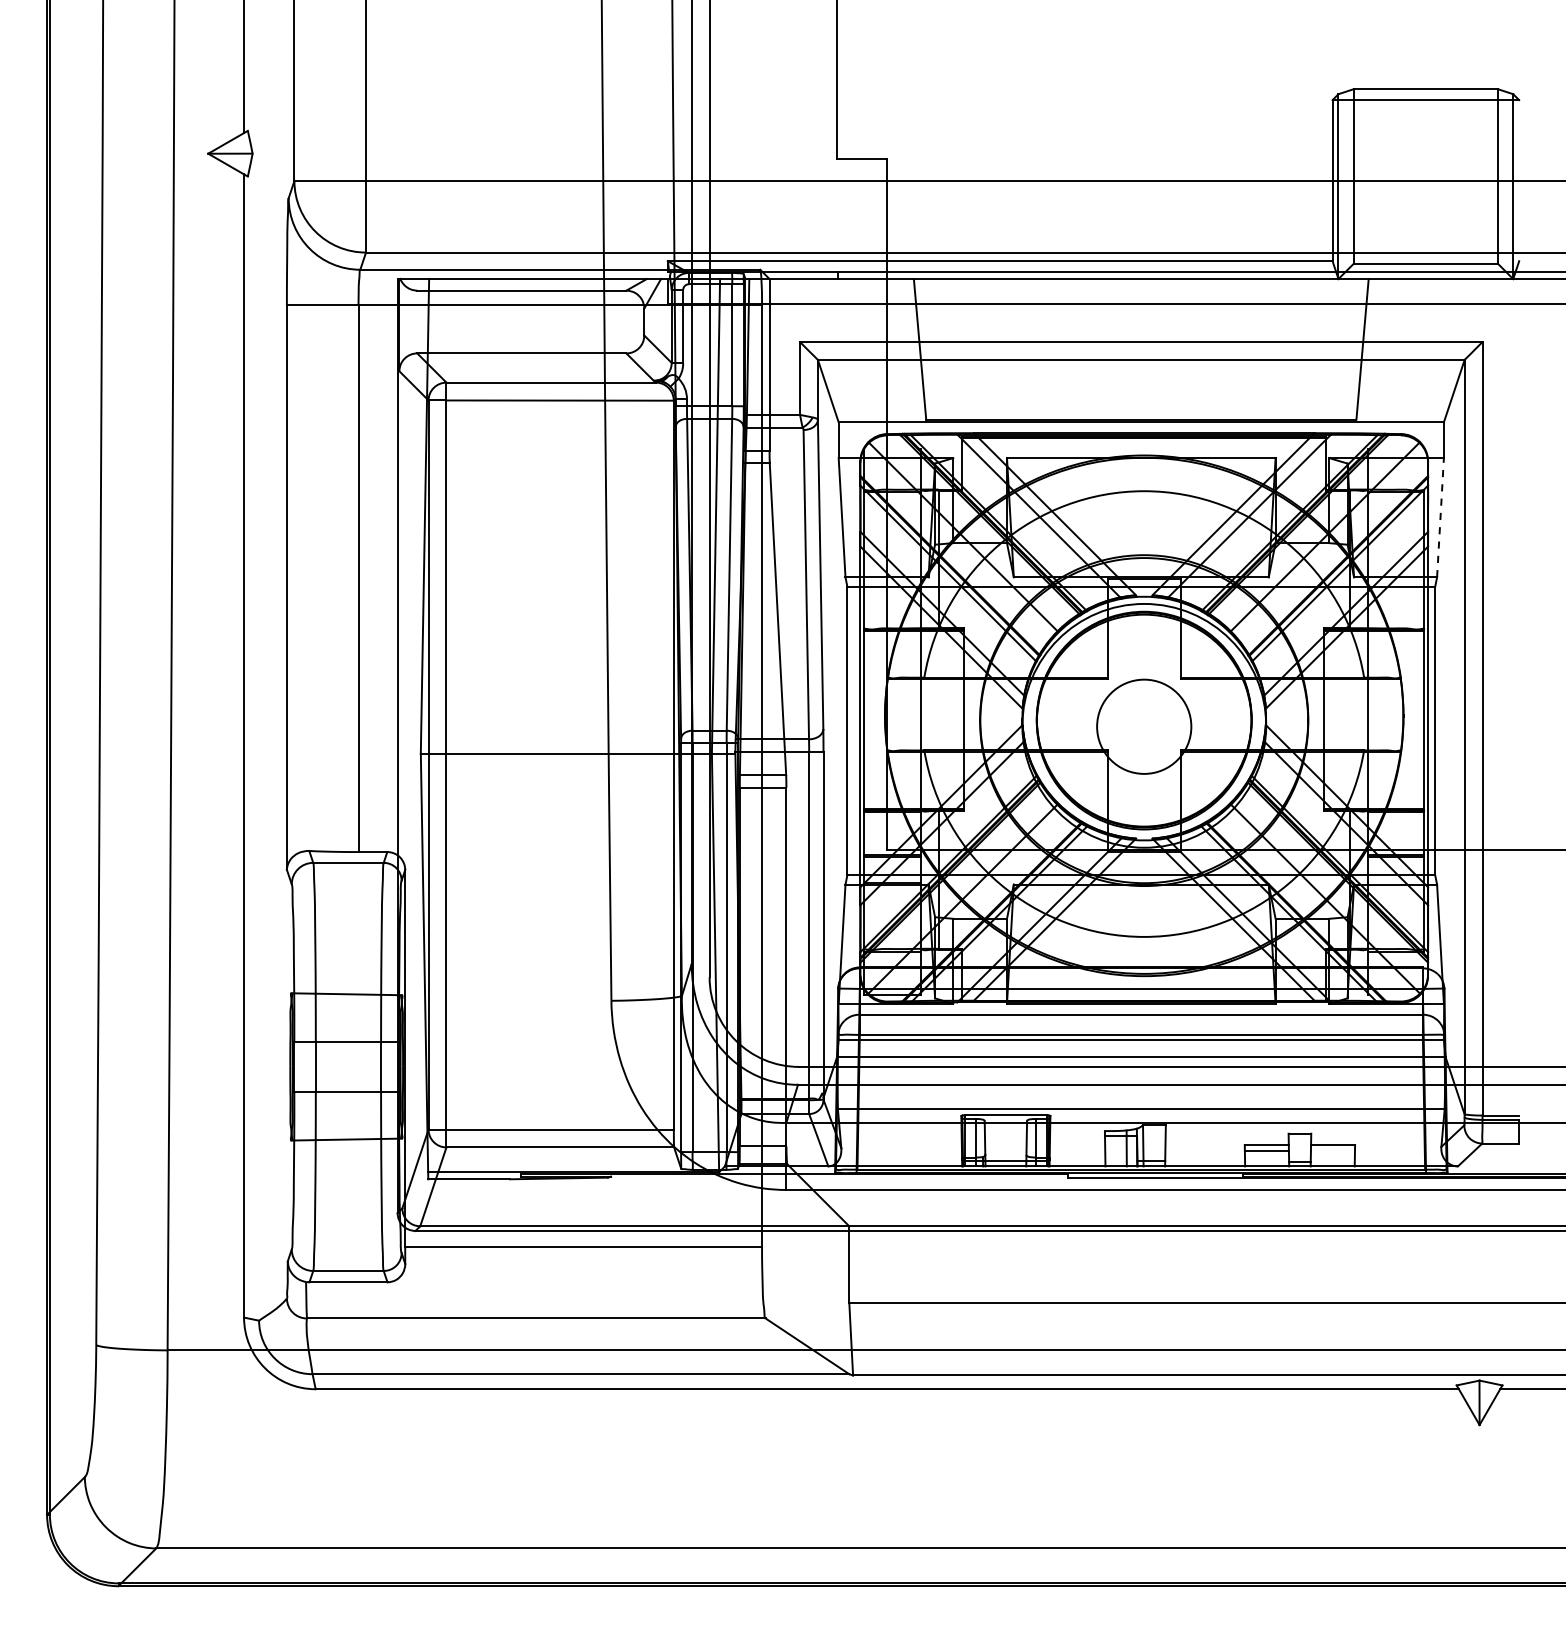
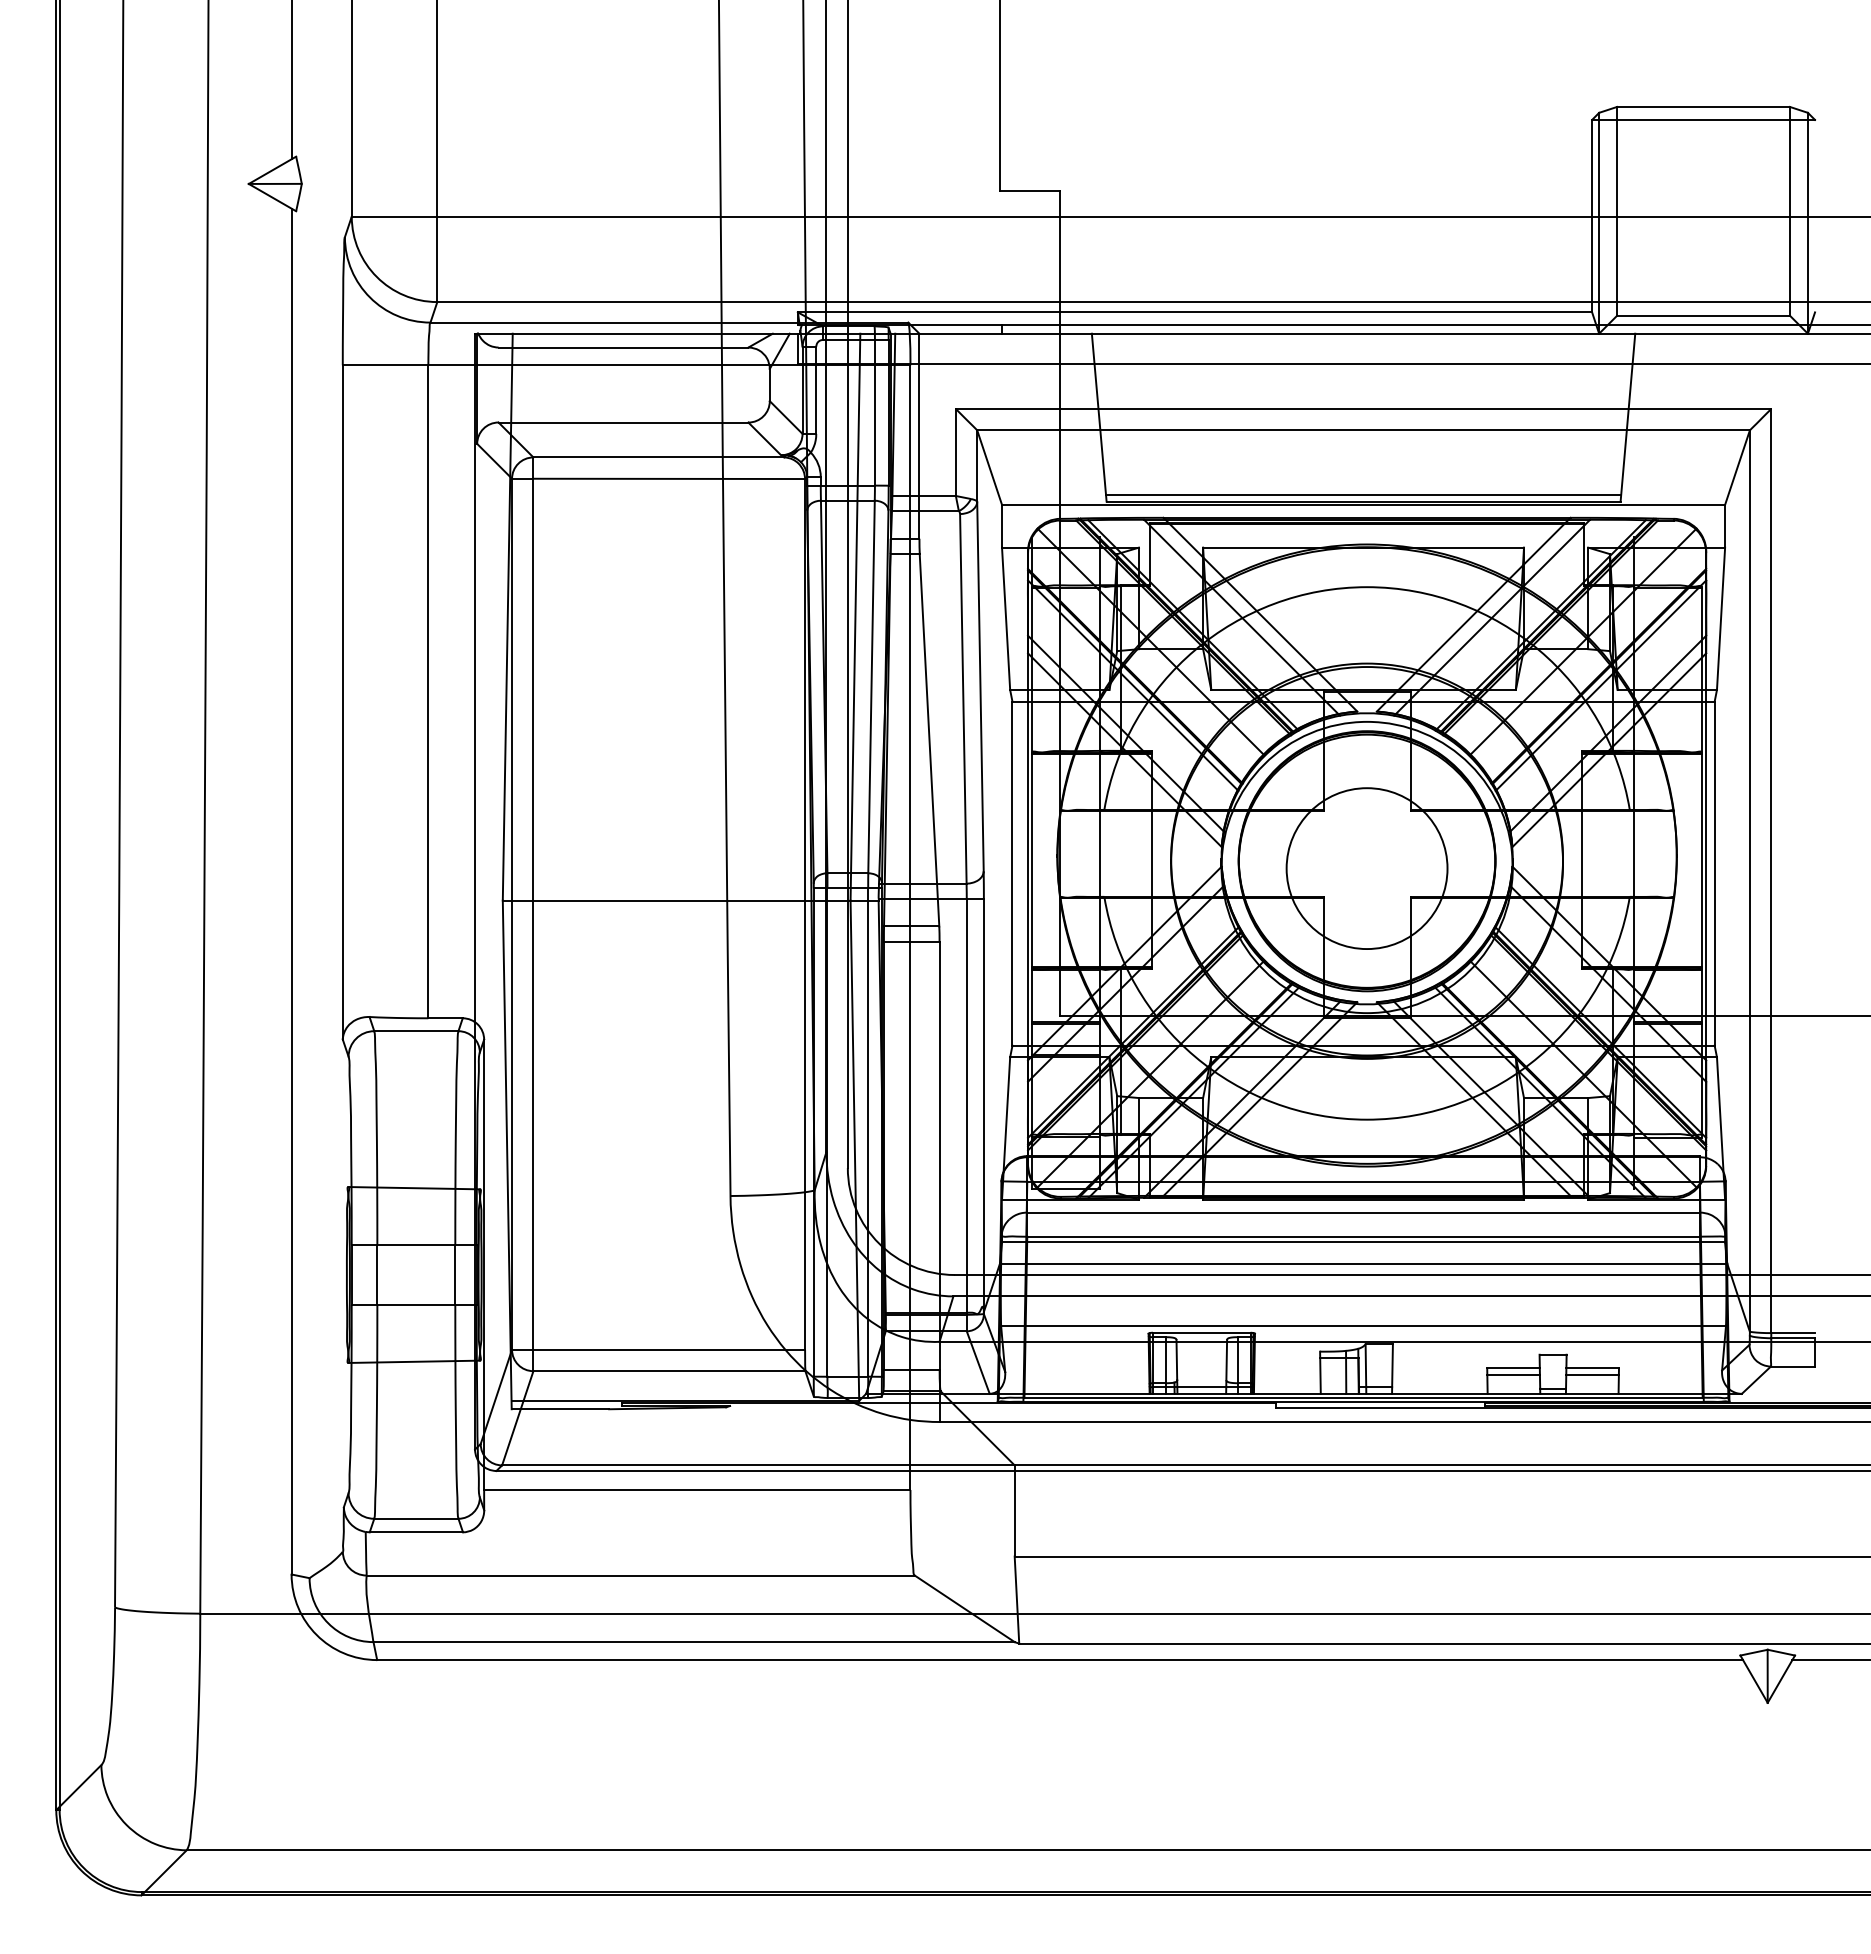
line: (1141, 413) -> (1363, 494), added
line: (1440, 517) -> (1721, 618), dashed -> solid
circle: (1143, 726) -> (1366, 868), size x1.43
line: (1332, 1151) -> (1592, 1375), added

